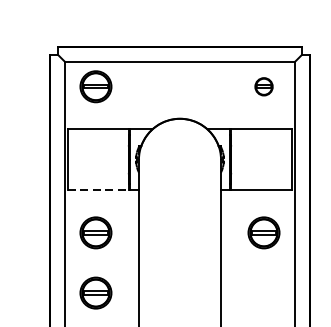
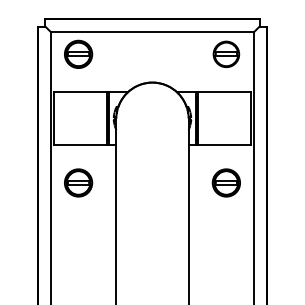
part: (264, 86) -> (226, 54), size x1.67
line: (98, 190) -> (80, 145), dashed -> solid
part: (95, 292) -> (78, 235), removed

